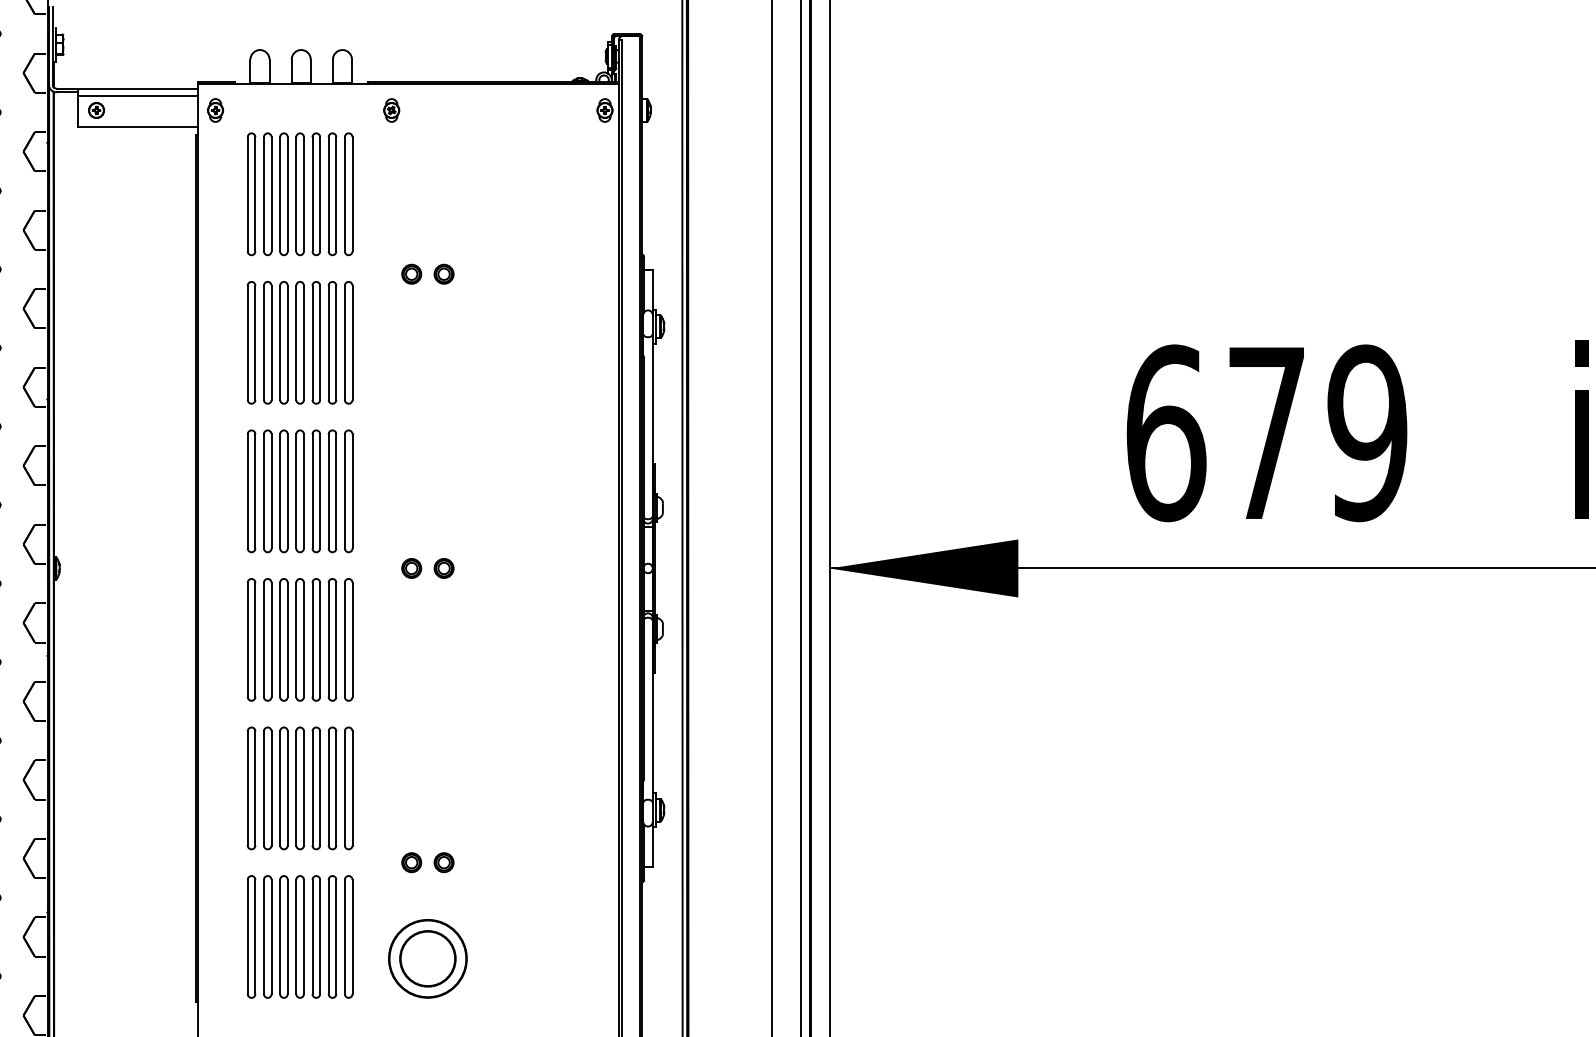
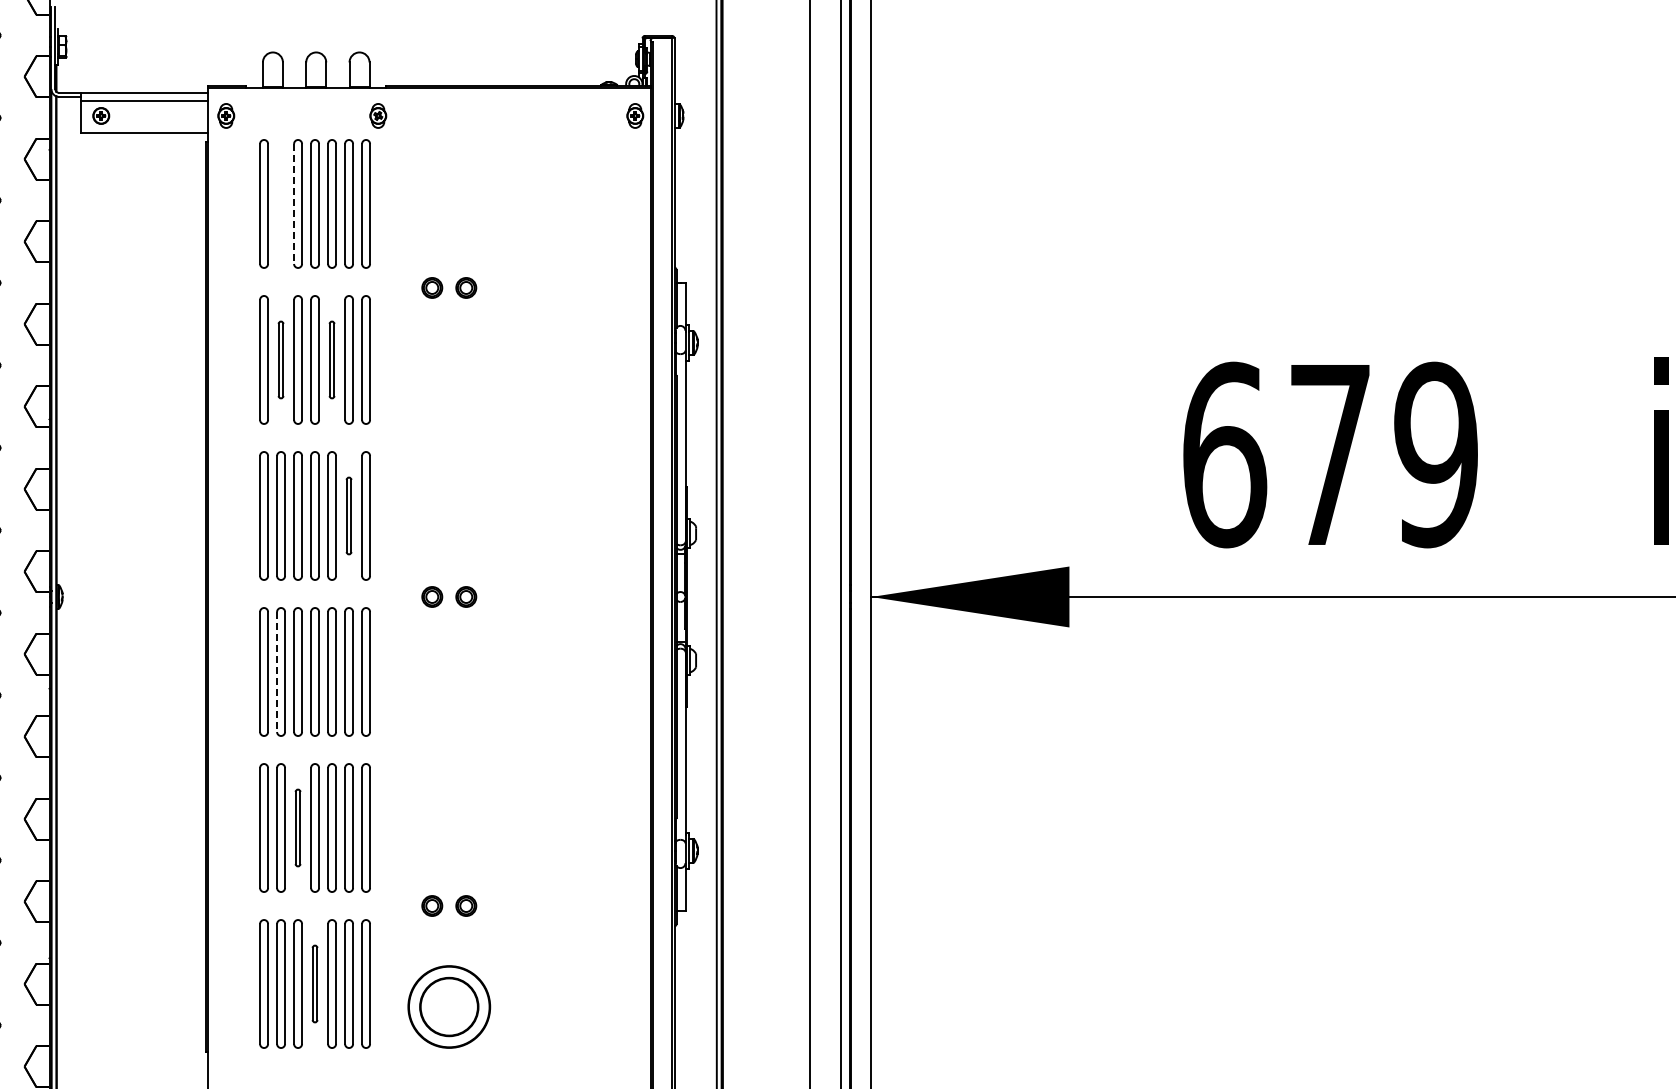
part: (391, 110) -> (378, 115), moved
part: (267, 193) -> (280, 203), removed
line: (280, 194) -> (294, 204), solid -> dashed
part: (267, 342) -> (280, 359), size x0.6
part: (315, 342) -> (331, 359), size x0.6
part: (331, 490) -> (348, 515), size x0.6
line: (264, 640) -> (277, 672), solid -> dashed
part: (283, 787) -> (297, 827), size x0.6
part: (299, 936) -> (314, 983), size x0.6

